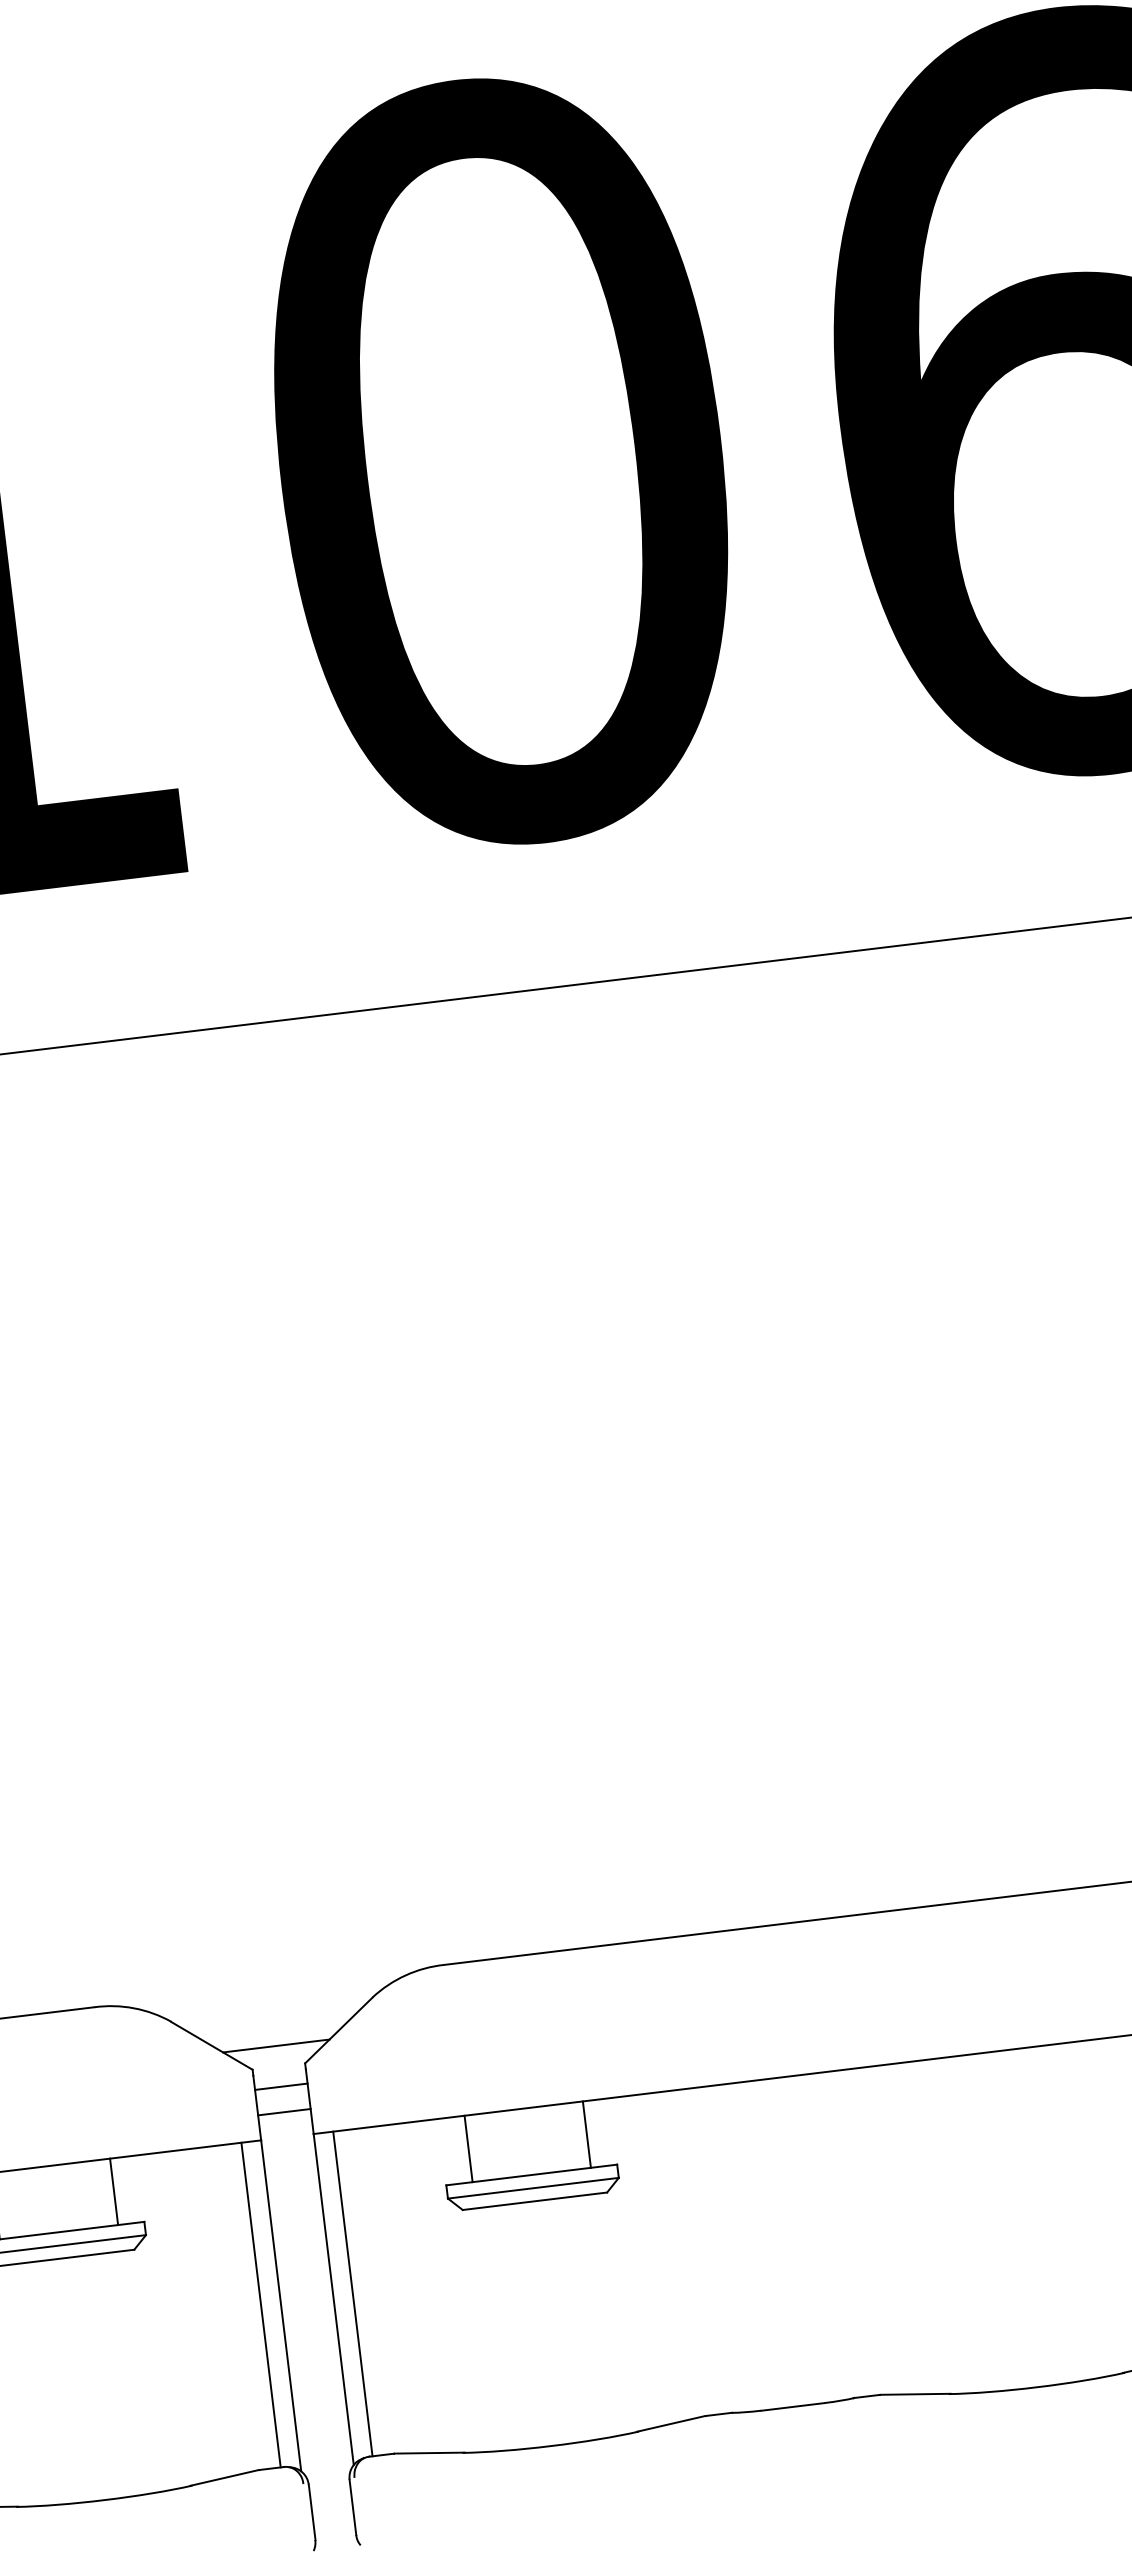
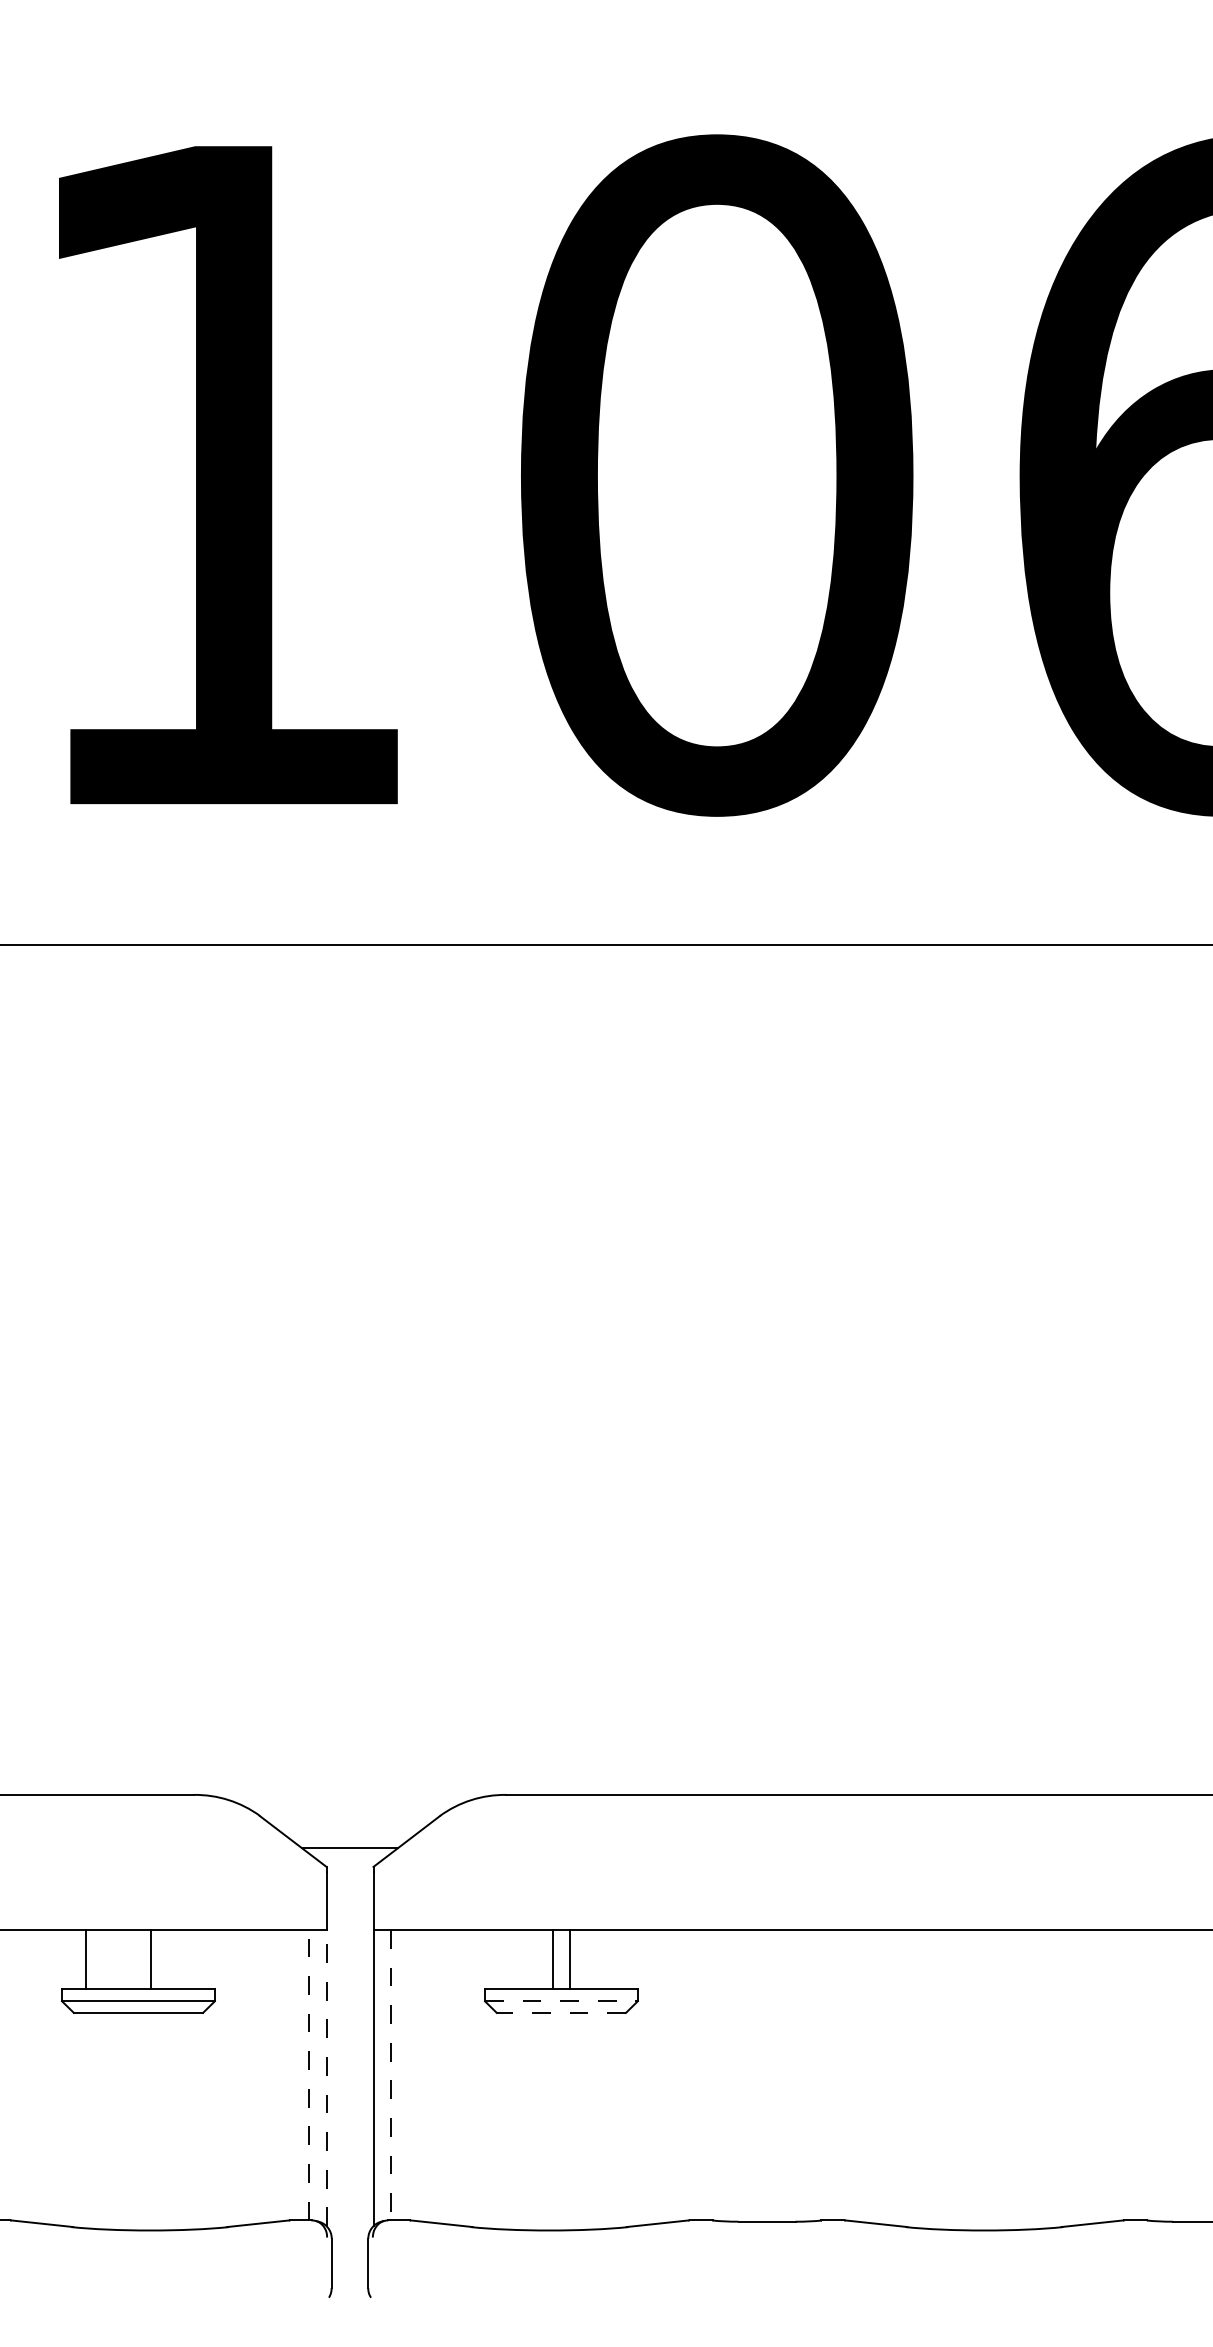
line: (280, 2086) -> (349, 1884), removed
line: (283, 2112) -> (349, 1907), removed
line: (587, 2134) -> (570, 1959), moved
line: (468, 2148) -> (553, 1959), moved
line: (533, 2188) -> (561, 2001), solid -> dashed
line: (114, 2191) -> (151, 1959), moved
line: (534, 2200) -> (561, 2012), solid -> dashed
line: (353, 2294) -> (391, 2075), solid -> dashed
line: (260, 2304) -> (308, 2074), solid -> dashed
line: (281, 2305) -> (326, 2077), solid -> dashed

